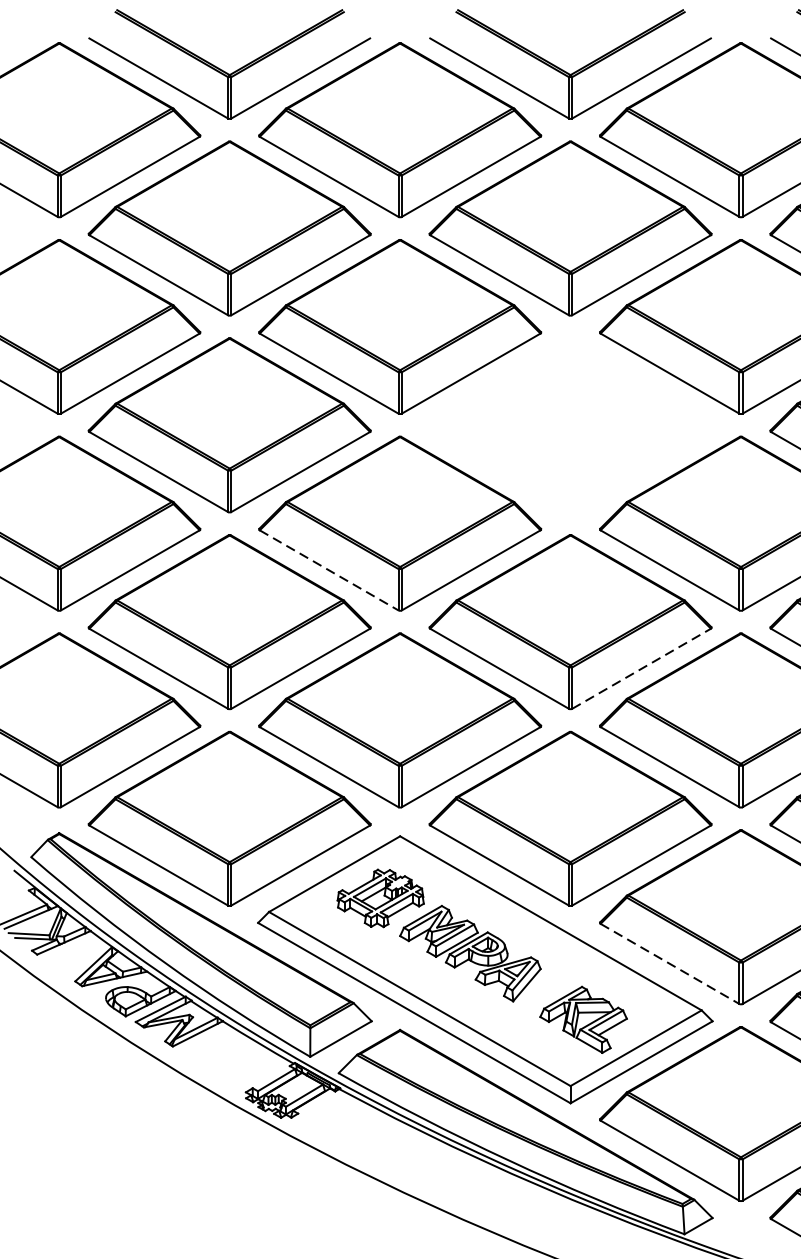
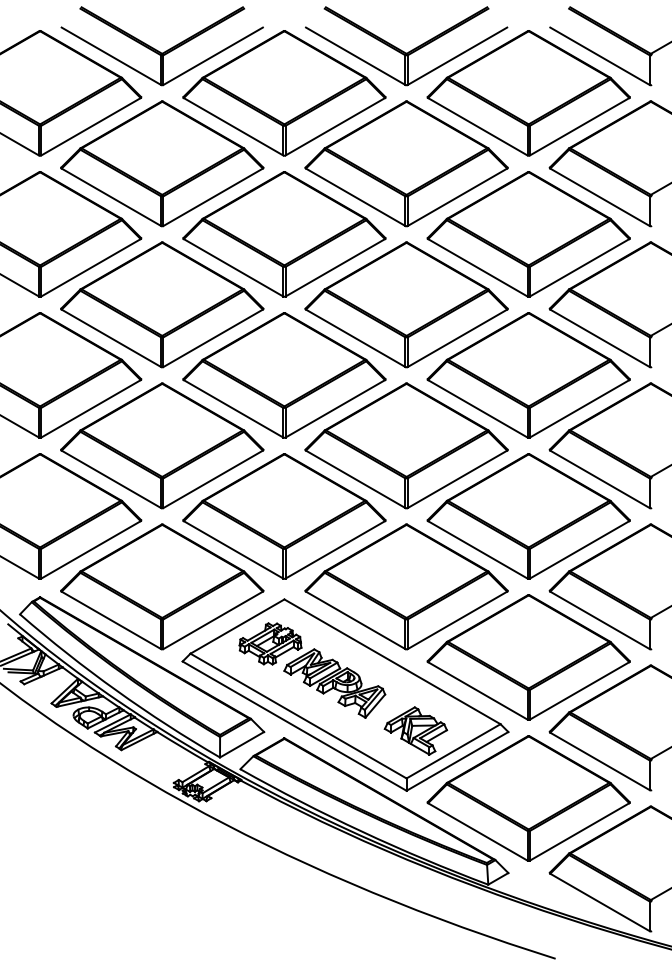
part: (570, 424) -> (406, 304), added
line: (329, 571) -> (233, 409), dashed -> solid
line: (641, 668) -> (457, 479), dashed -> solid
line: (670, 964) -> (478, 691), dashed -> solid

